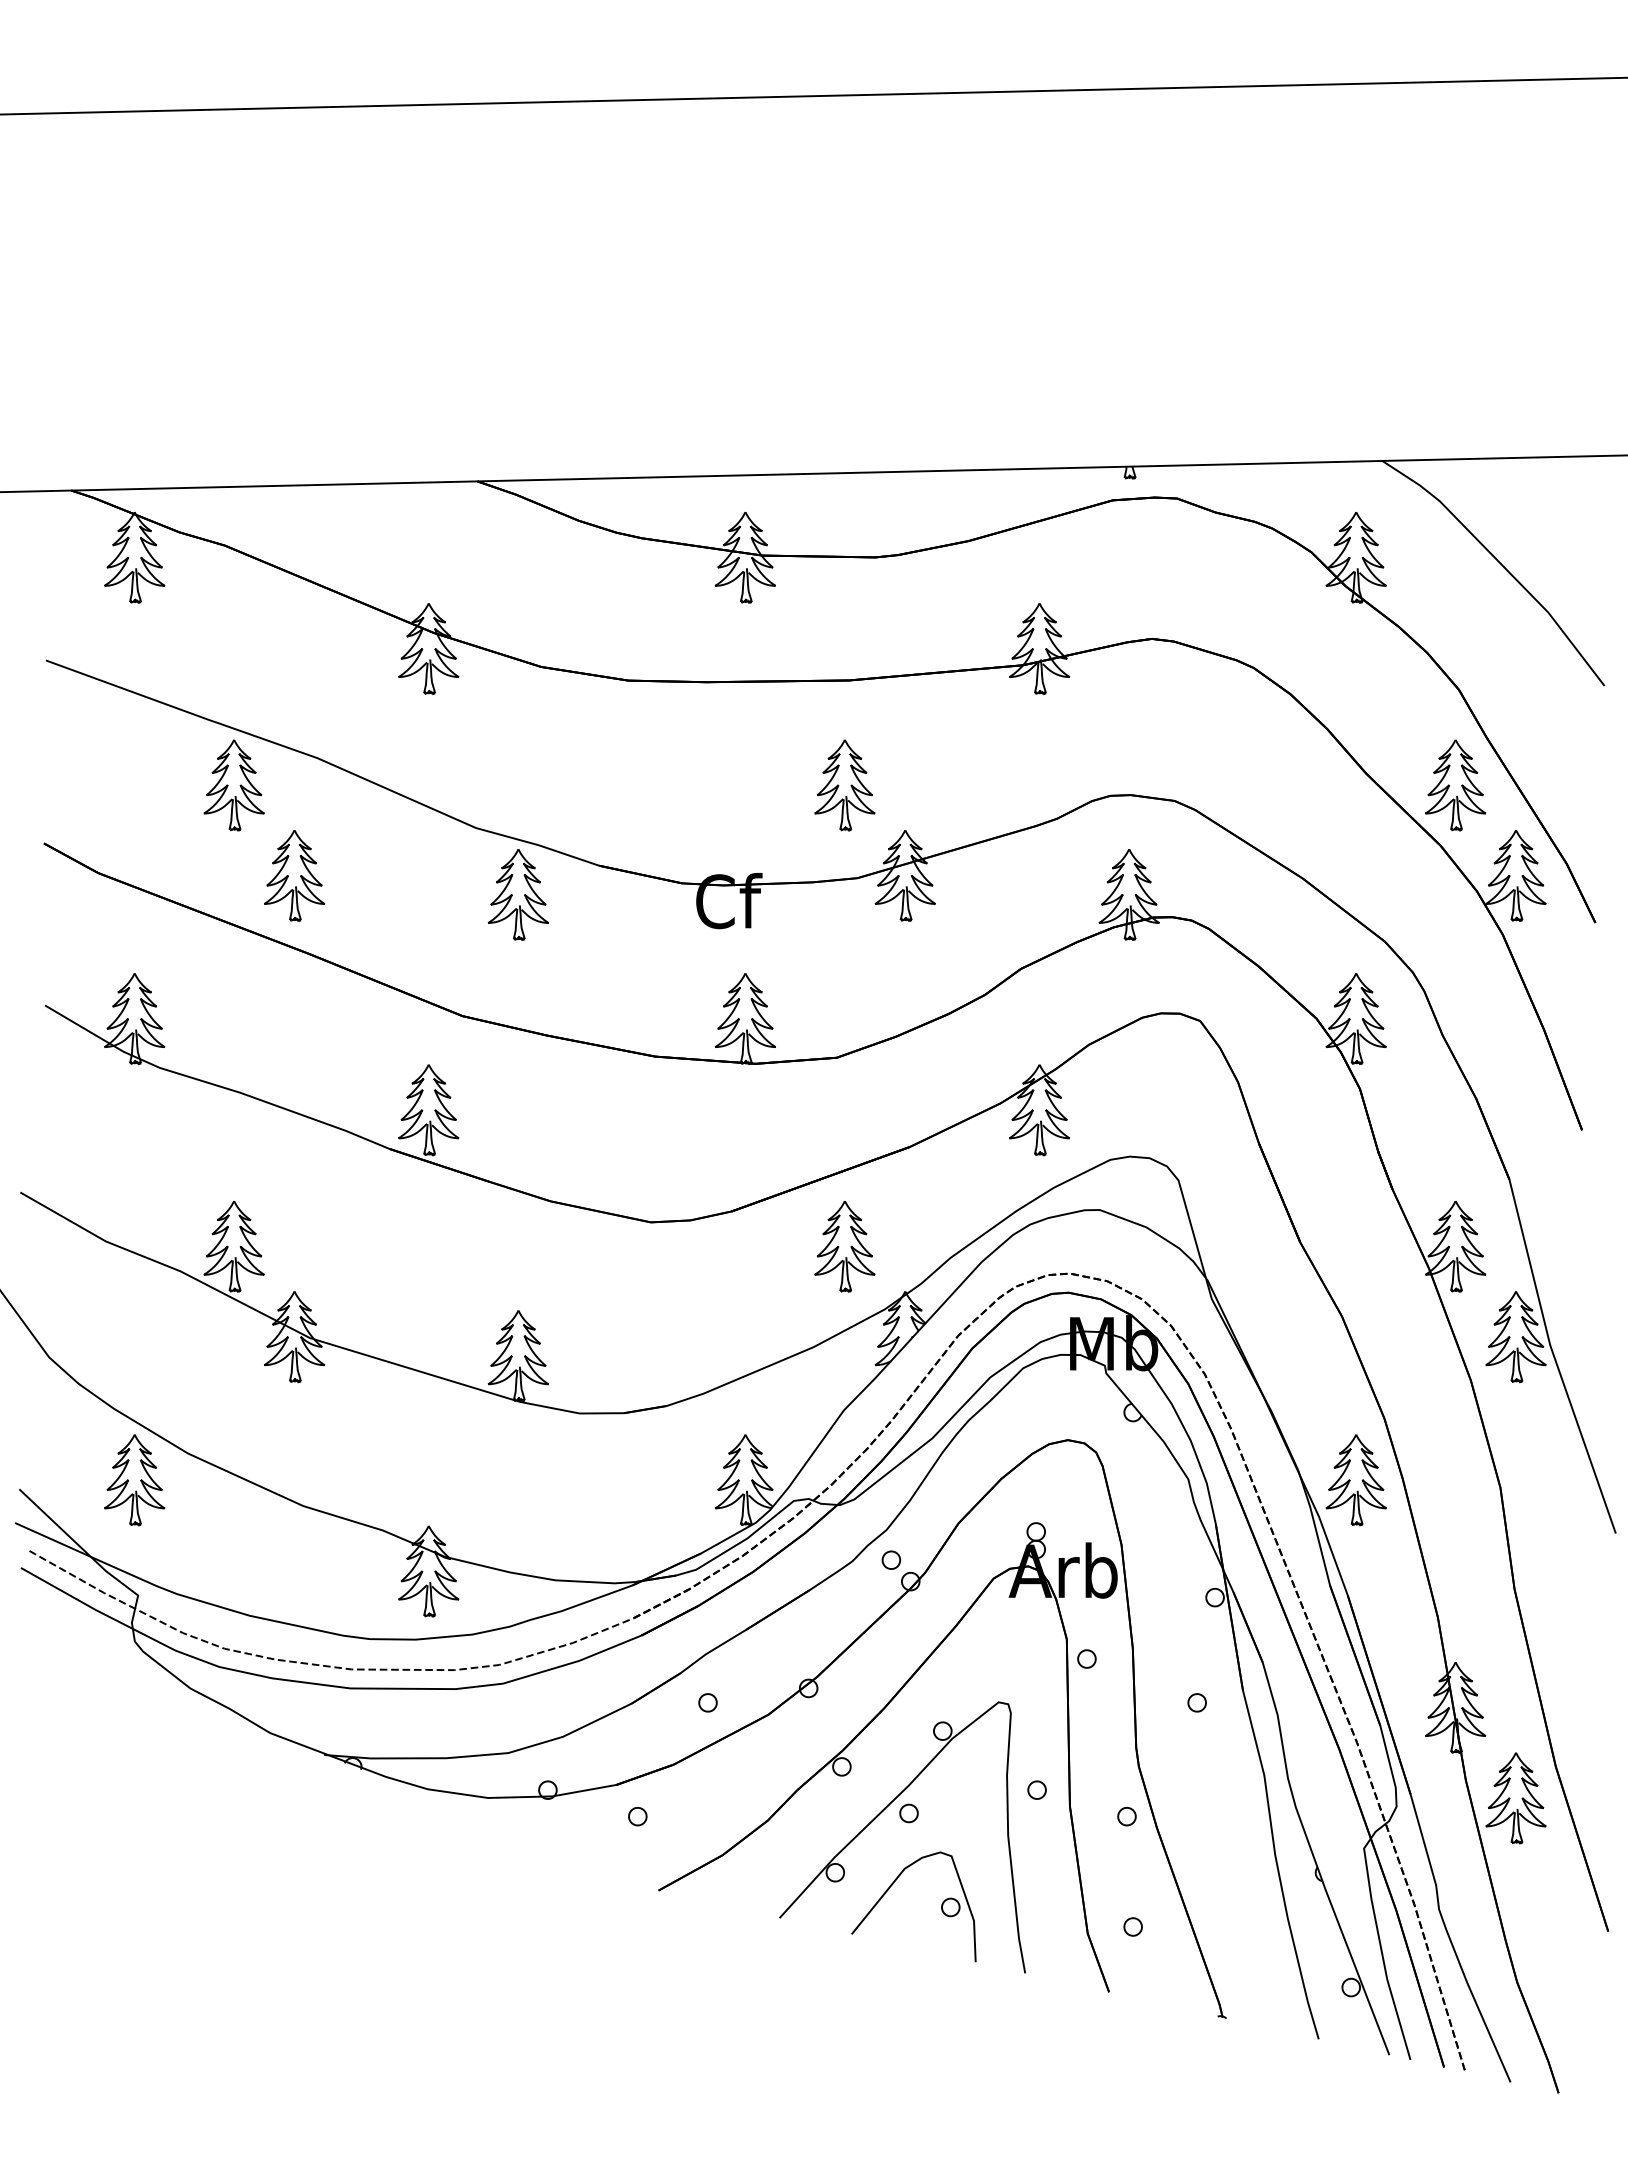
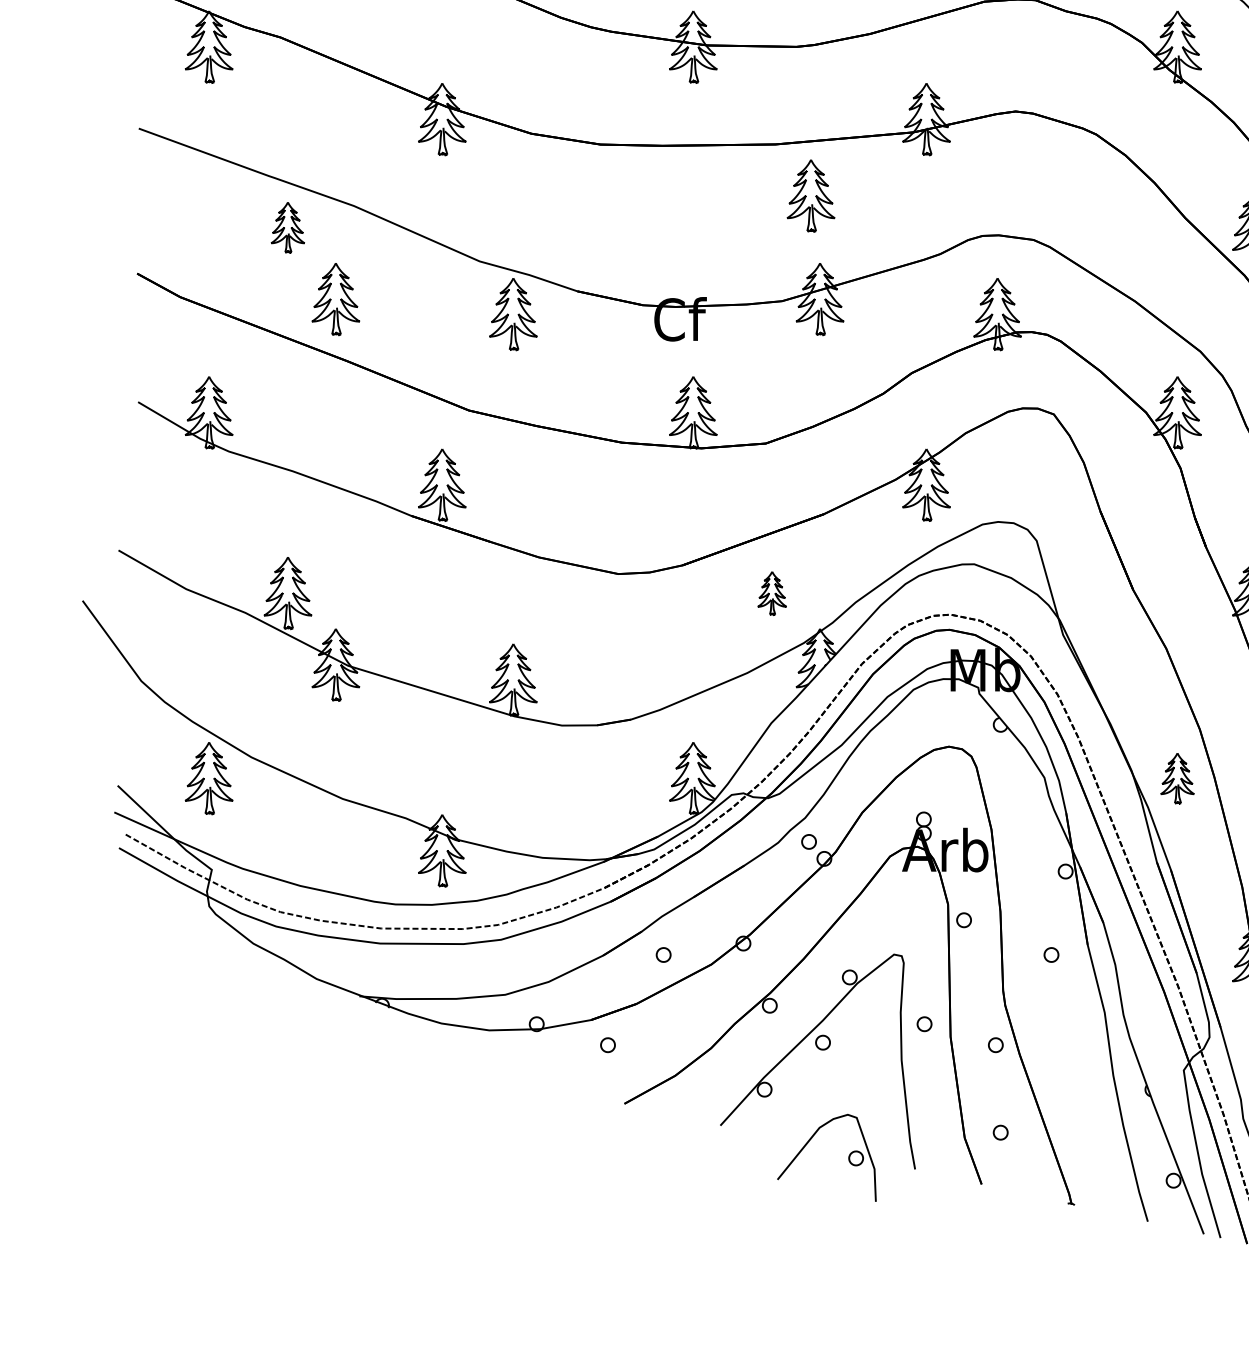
part: (233, 785) -> (287, 227), size x0.7
part: (844, 785) -> (810, 196), moved
part: (844, 1246) -> (771, 593), size x0.6
part: (1355, 1480) -> (1176, 778), size x0.7
part: (941, 1906) -> (848, 1157), moved

